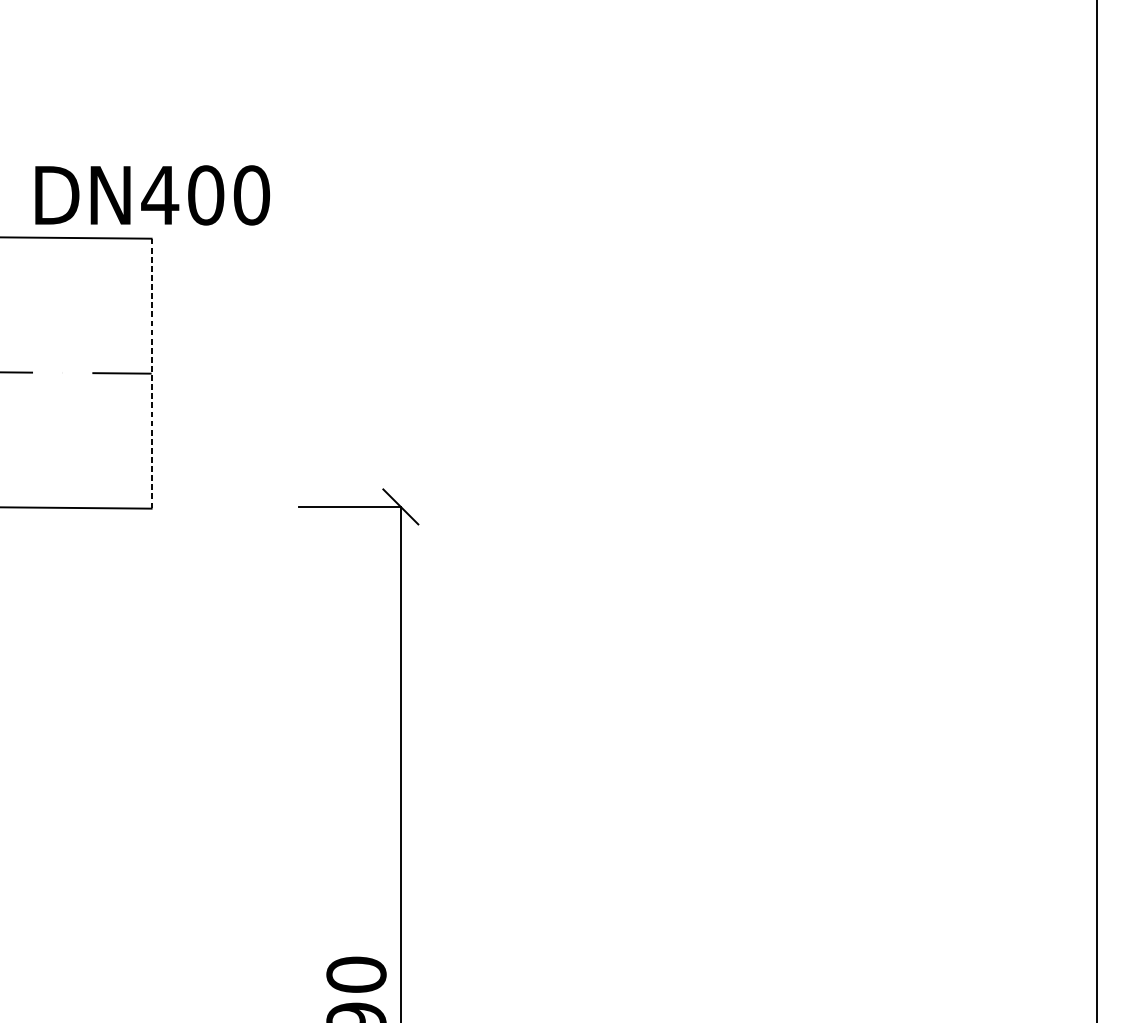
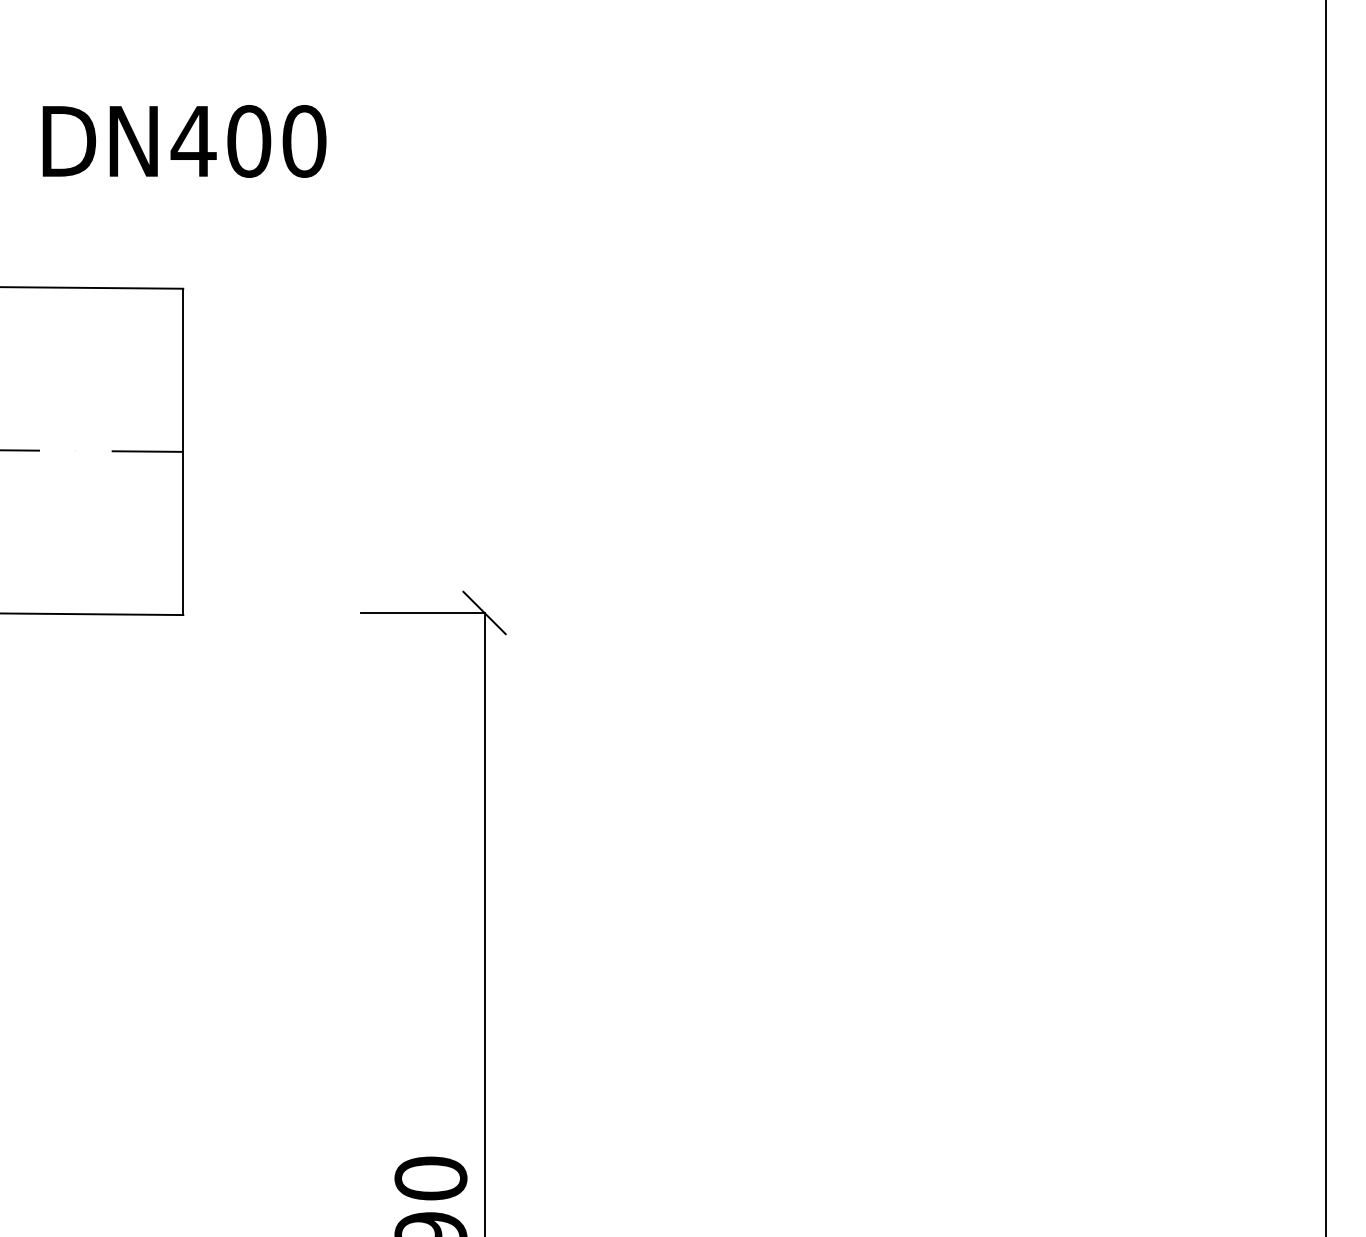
text: (152, 195) -> (184, 141), moved
line: (151, 374) -> (183, 452), dashed -> solid

